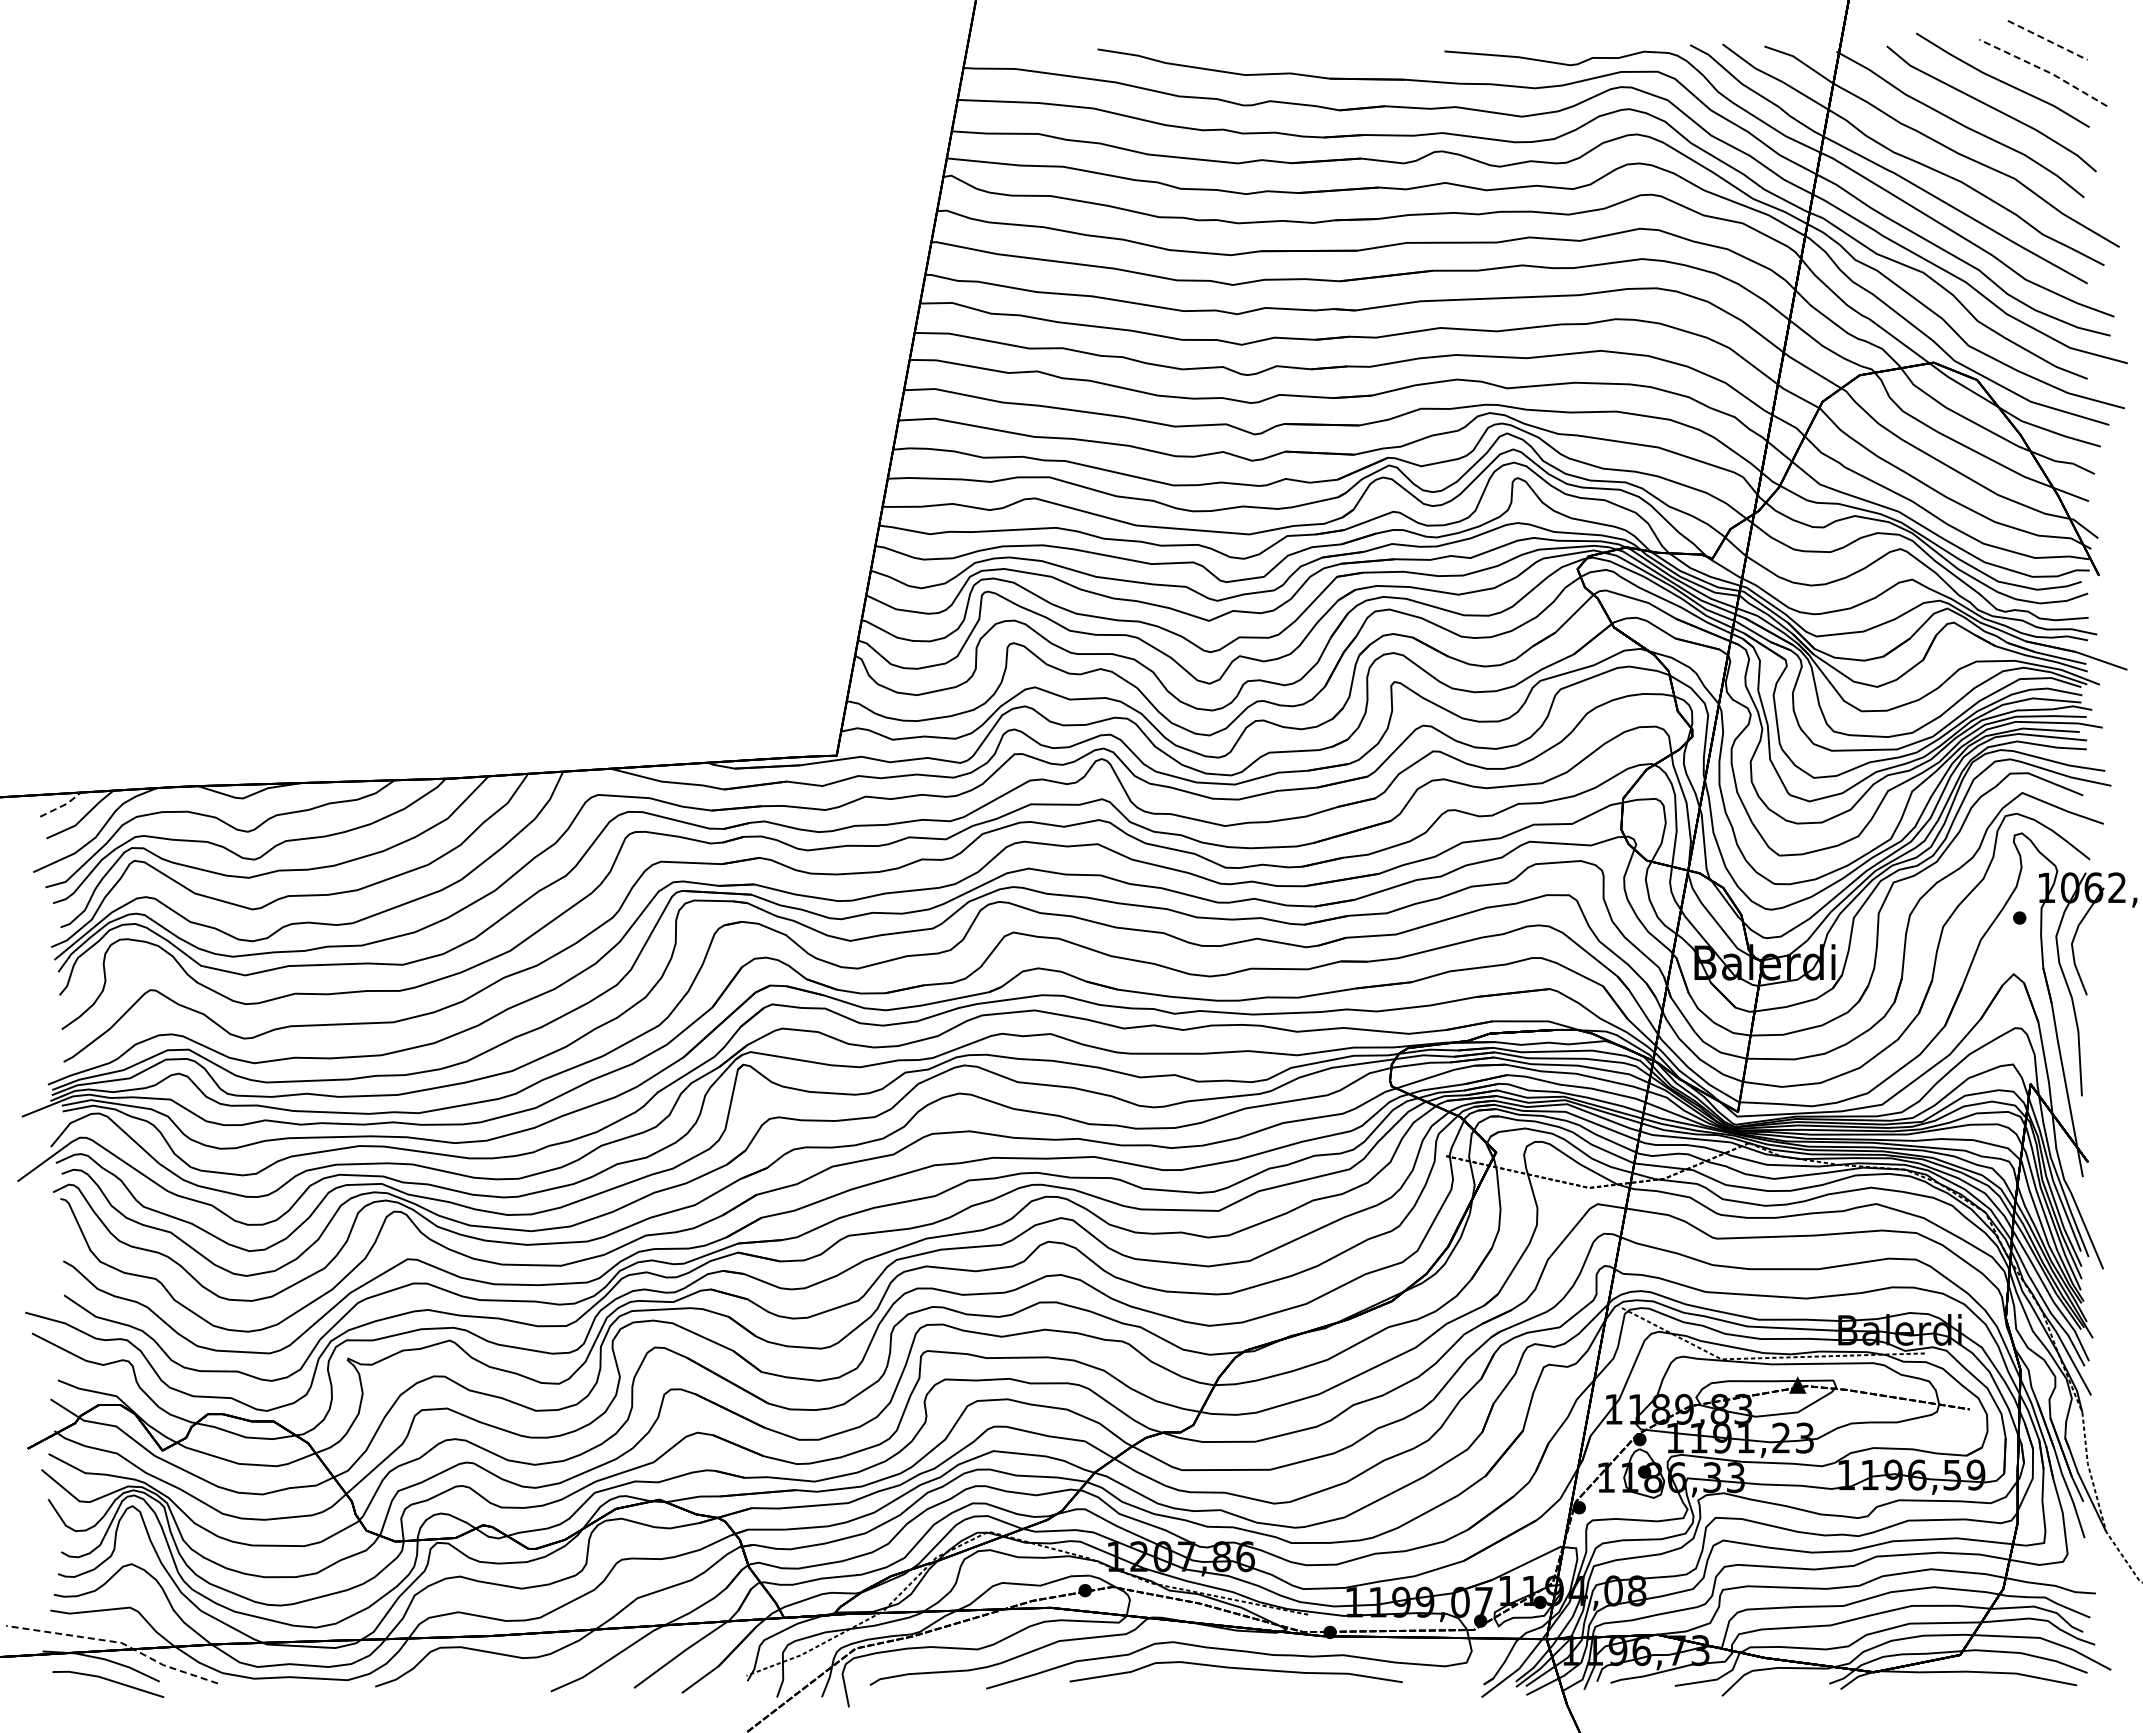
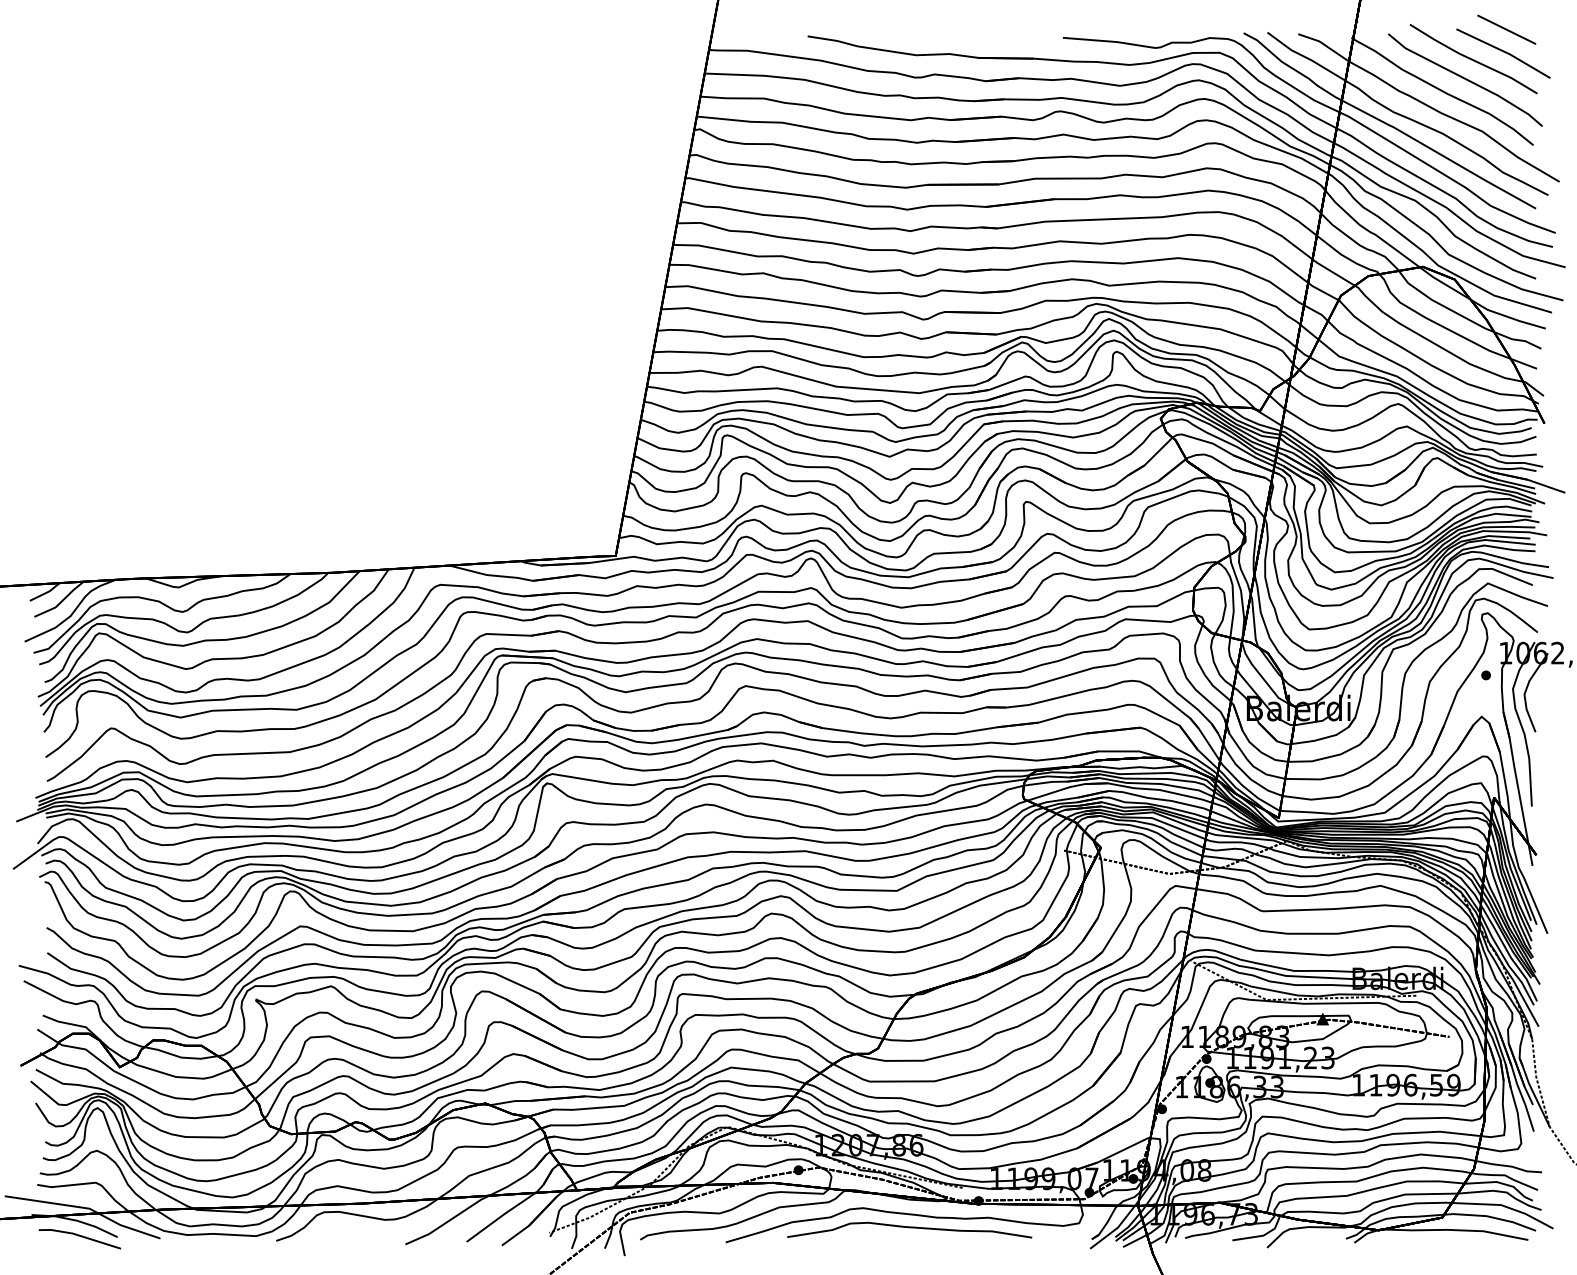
line: (2048, 40) -> (1507, 29), dashed -> solid
line: (2045, 70) -> (1505, 51), dashed -> solid
line: (62, 806) -> (46, 593), dashed -> solid
line: (116, 1642) -> (85, 1208), dashed -> solid

